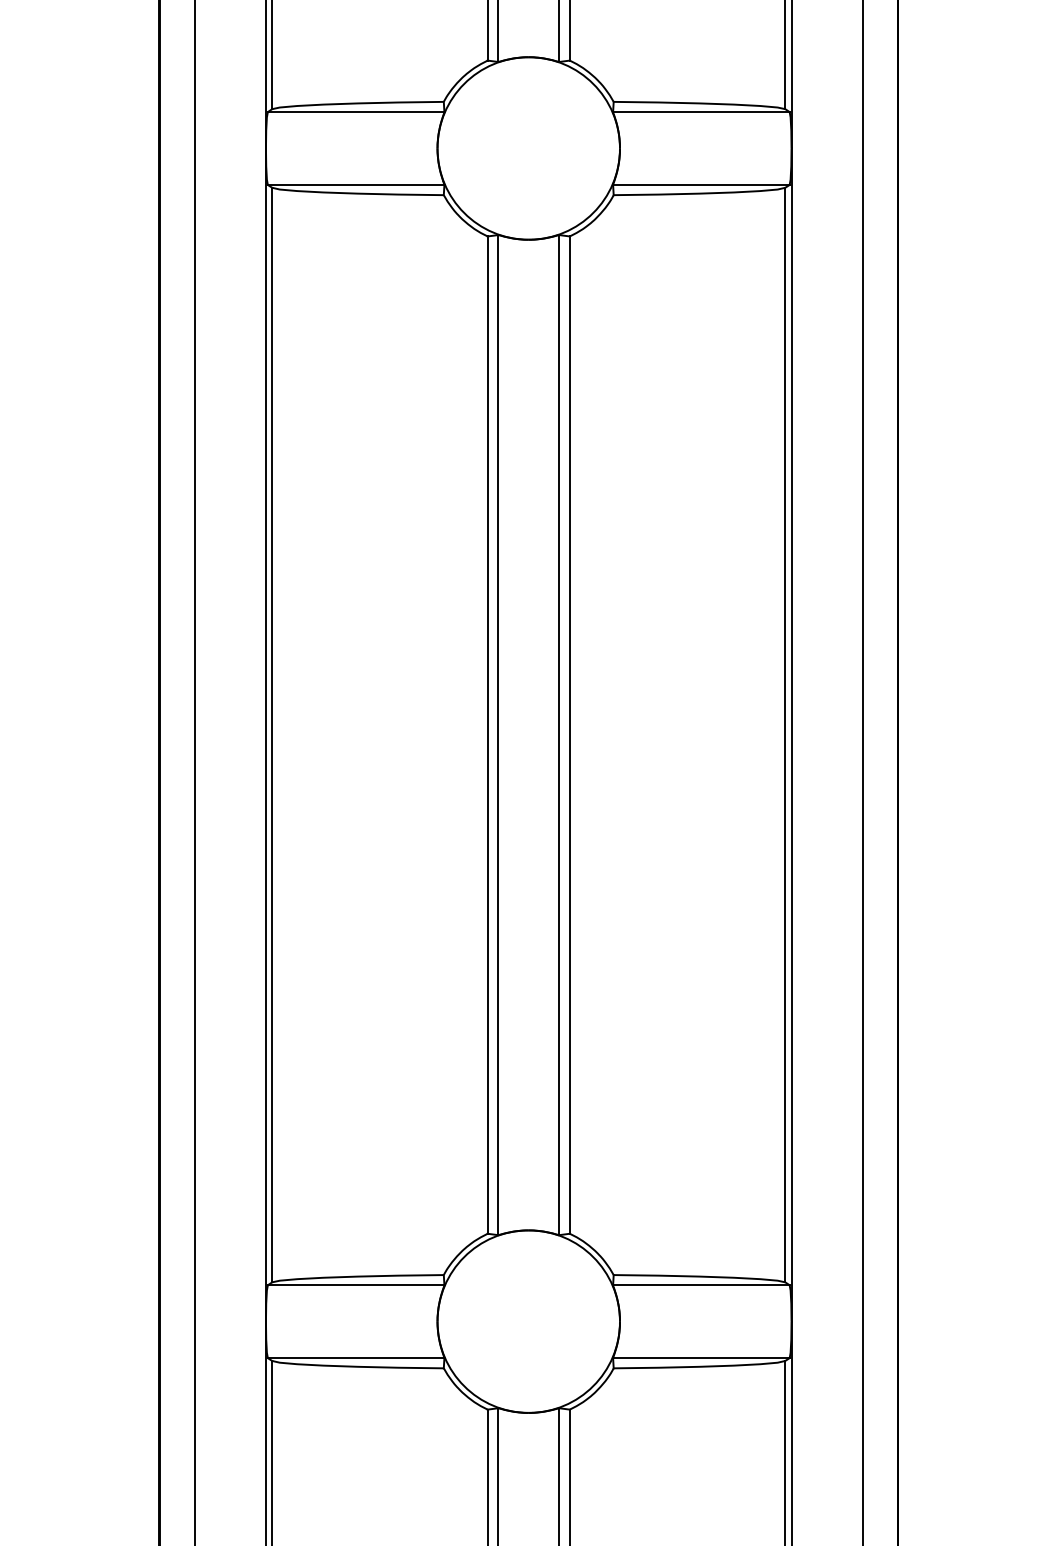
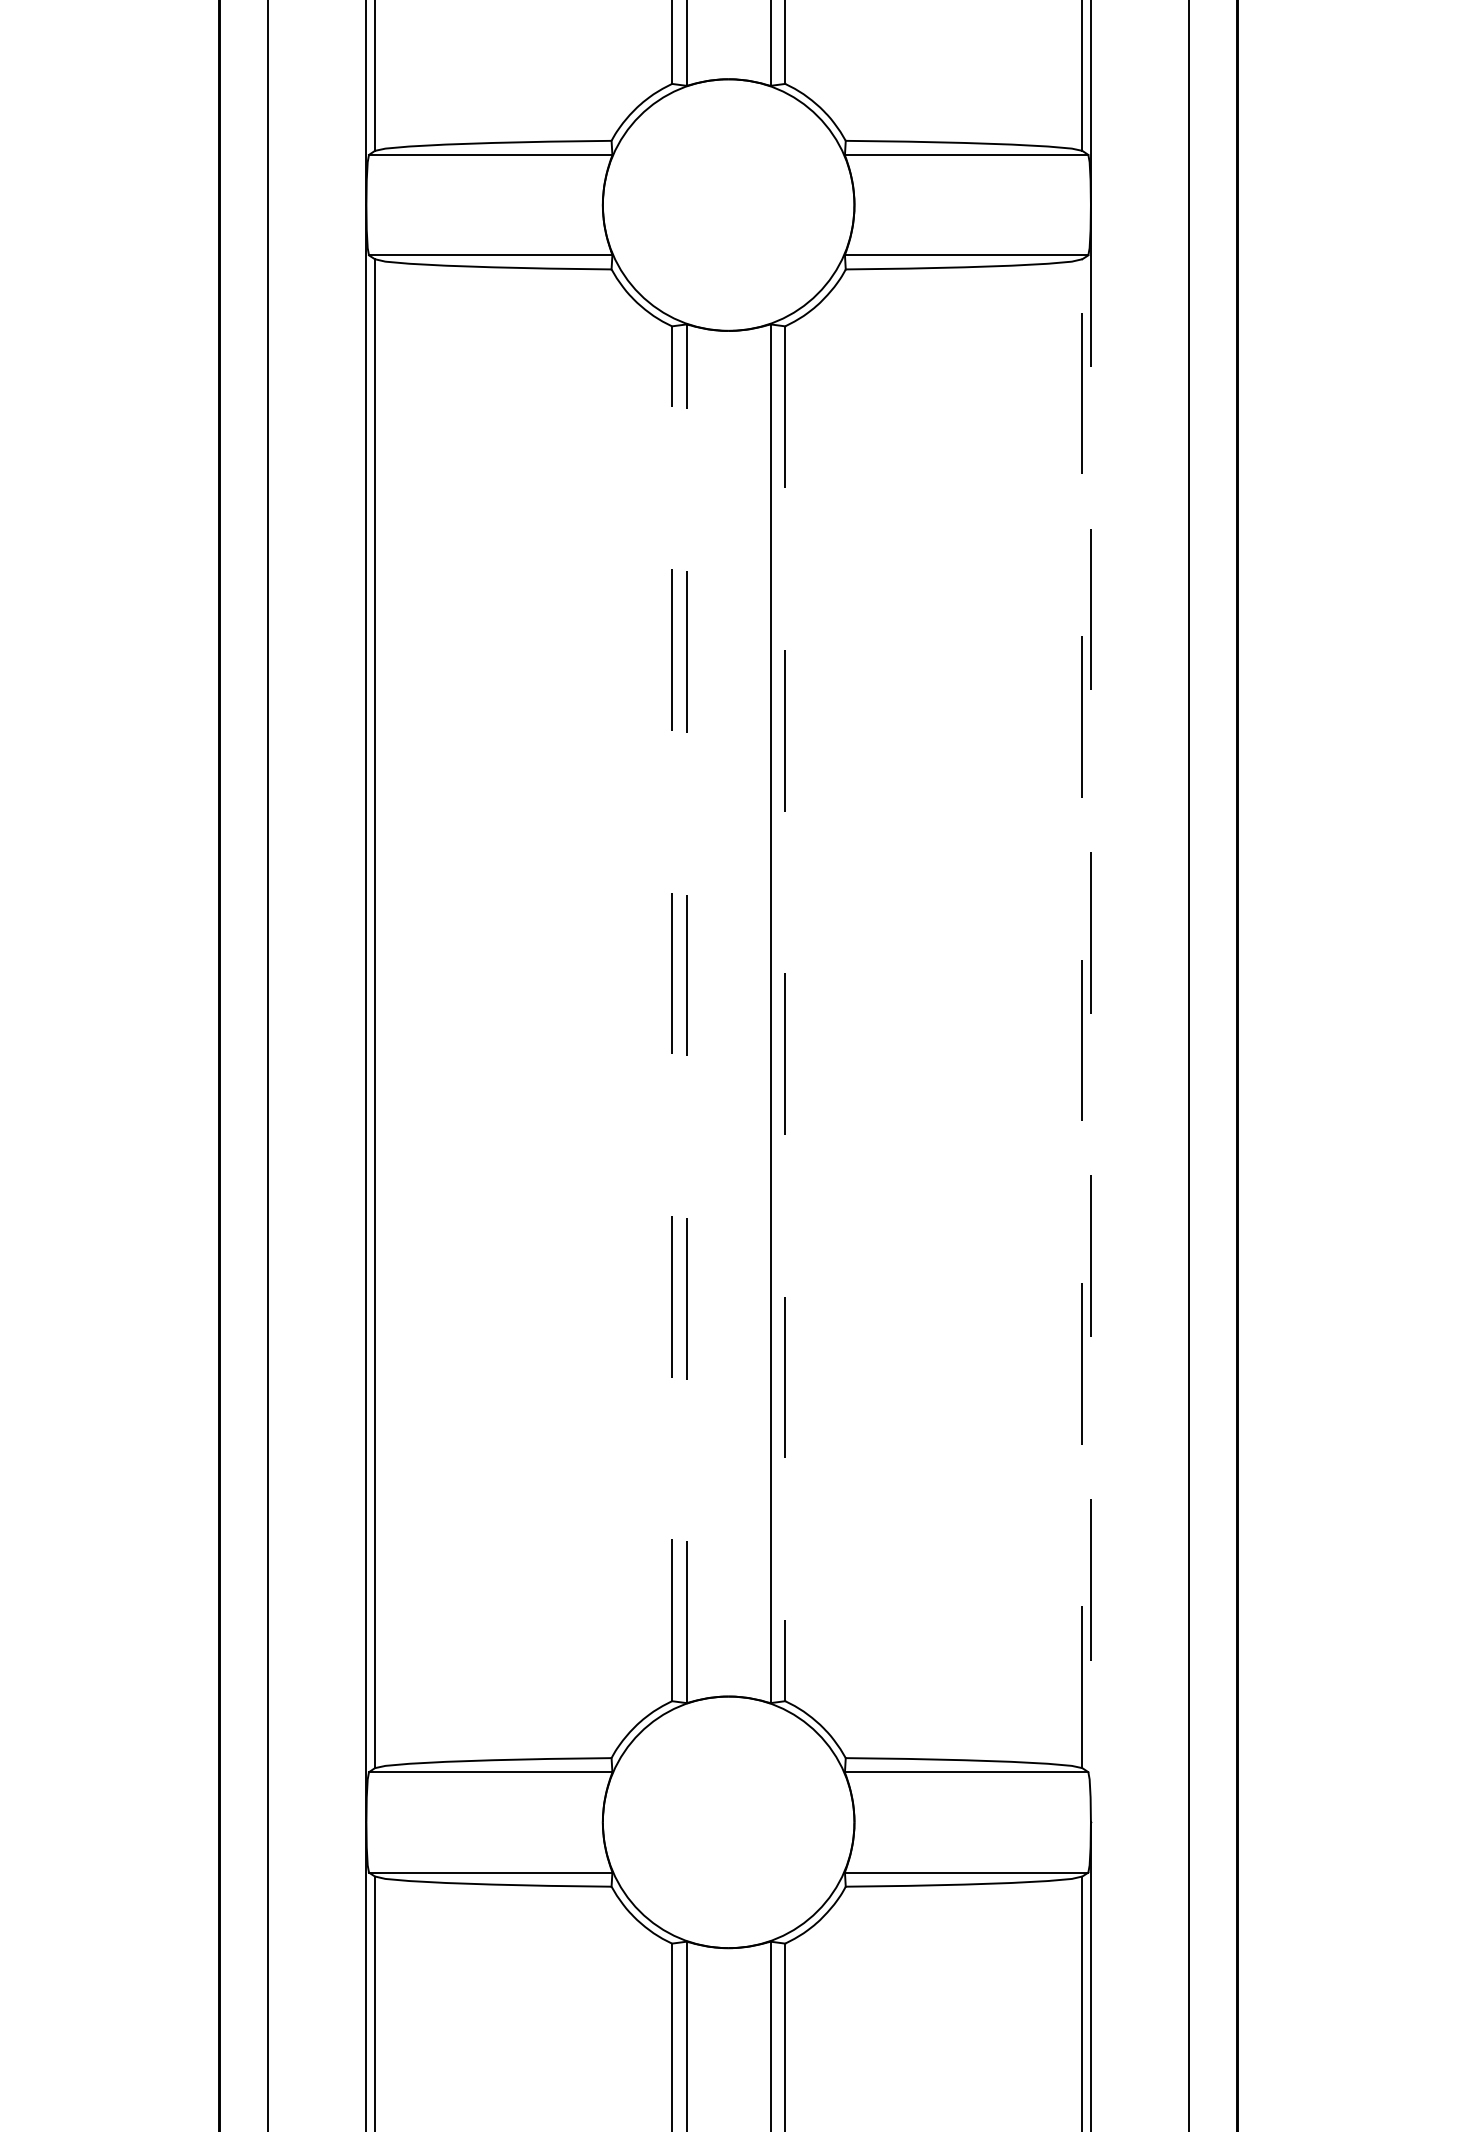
line: (488, 734) -> (672, 1013), solid -> dashed
line: (498, 734) -> (686, 1013), solid -> dashed
line: (785, 734) -> (1082, 1013), solid -> dashed
line: (791, 734) -> (1090, 1013), solid -> dashed
line: (569, 735) -> (785, 1014), solid -> dashed

